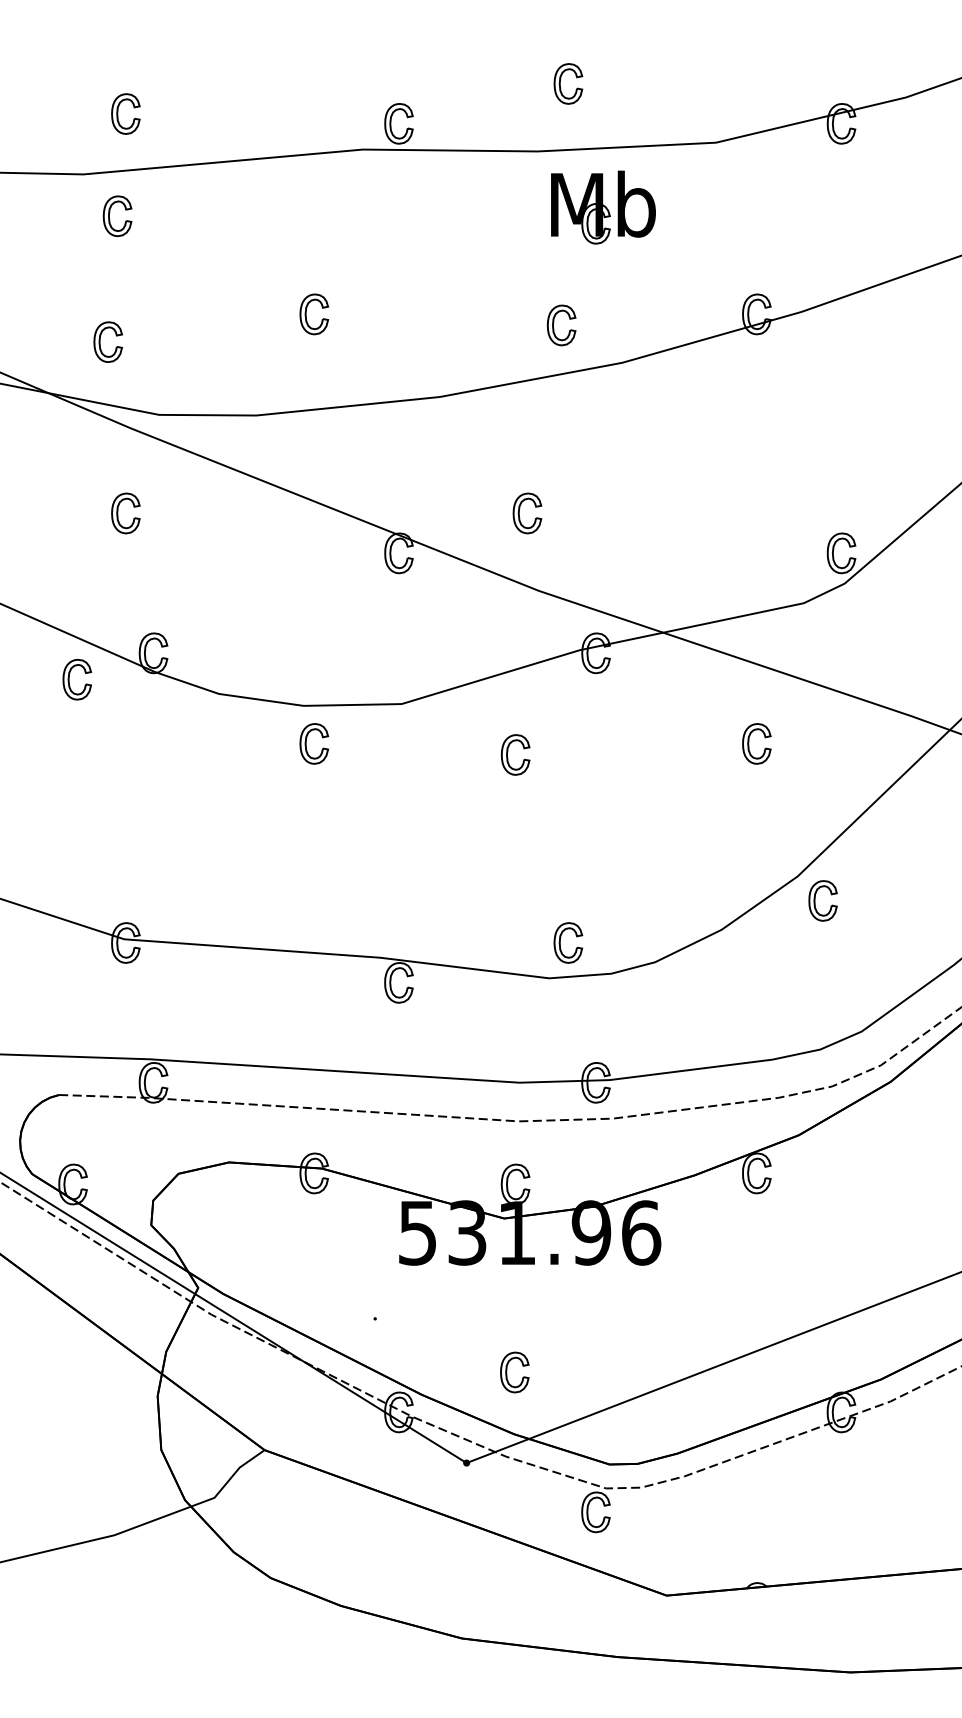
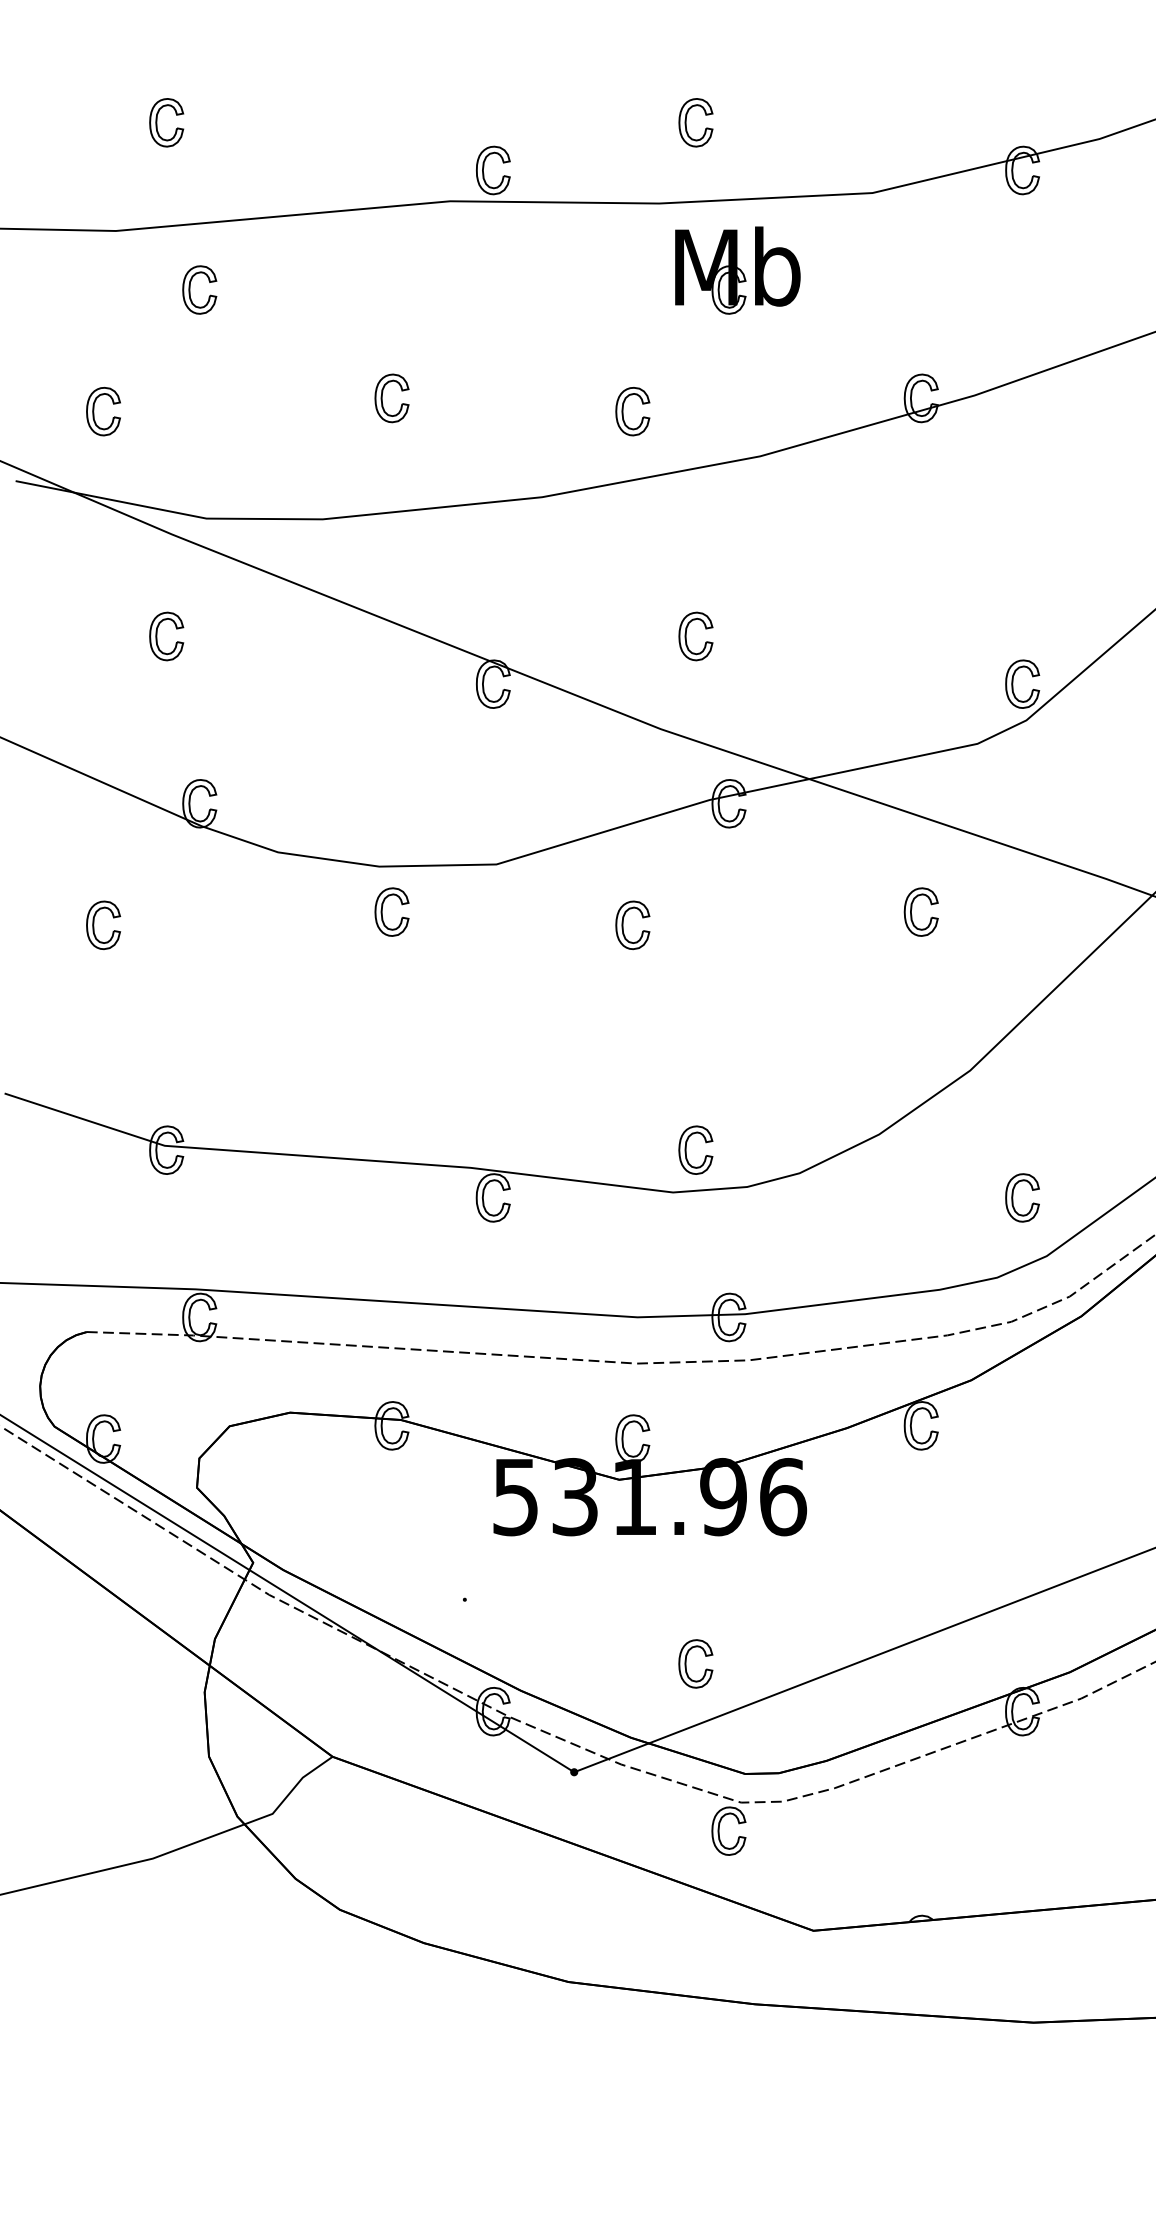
part: (118, 113) -> (157, 122), moved
part: (109, 215) -> (190, 289), moved
part: (553, 325) -> (623, 411), moved
part: (100, 342) -> (94, 411), moved
part: (519, 513) -> (686, 636), moved
part: (69, 679) -> (94, 924), moved
part: (815, 900) -> (1013, 1197), moved
part: (507, 1372) -> (686, 1663), moved

